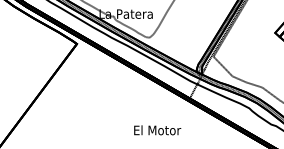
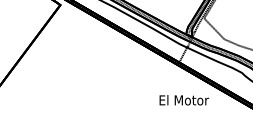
text: (157, 130) -> (184, 100), moved

